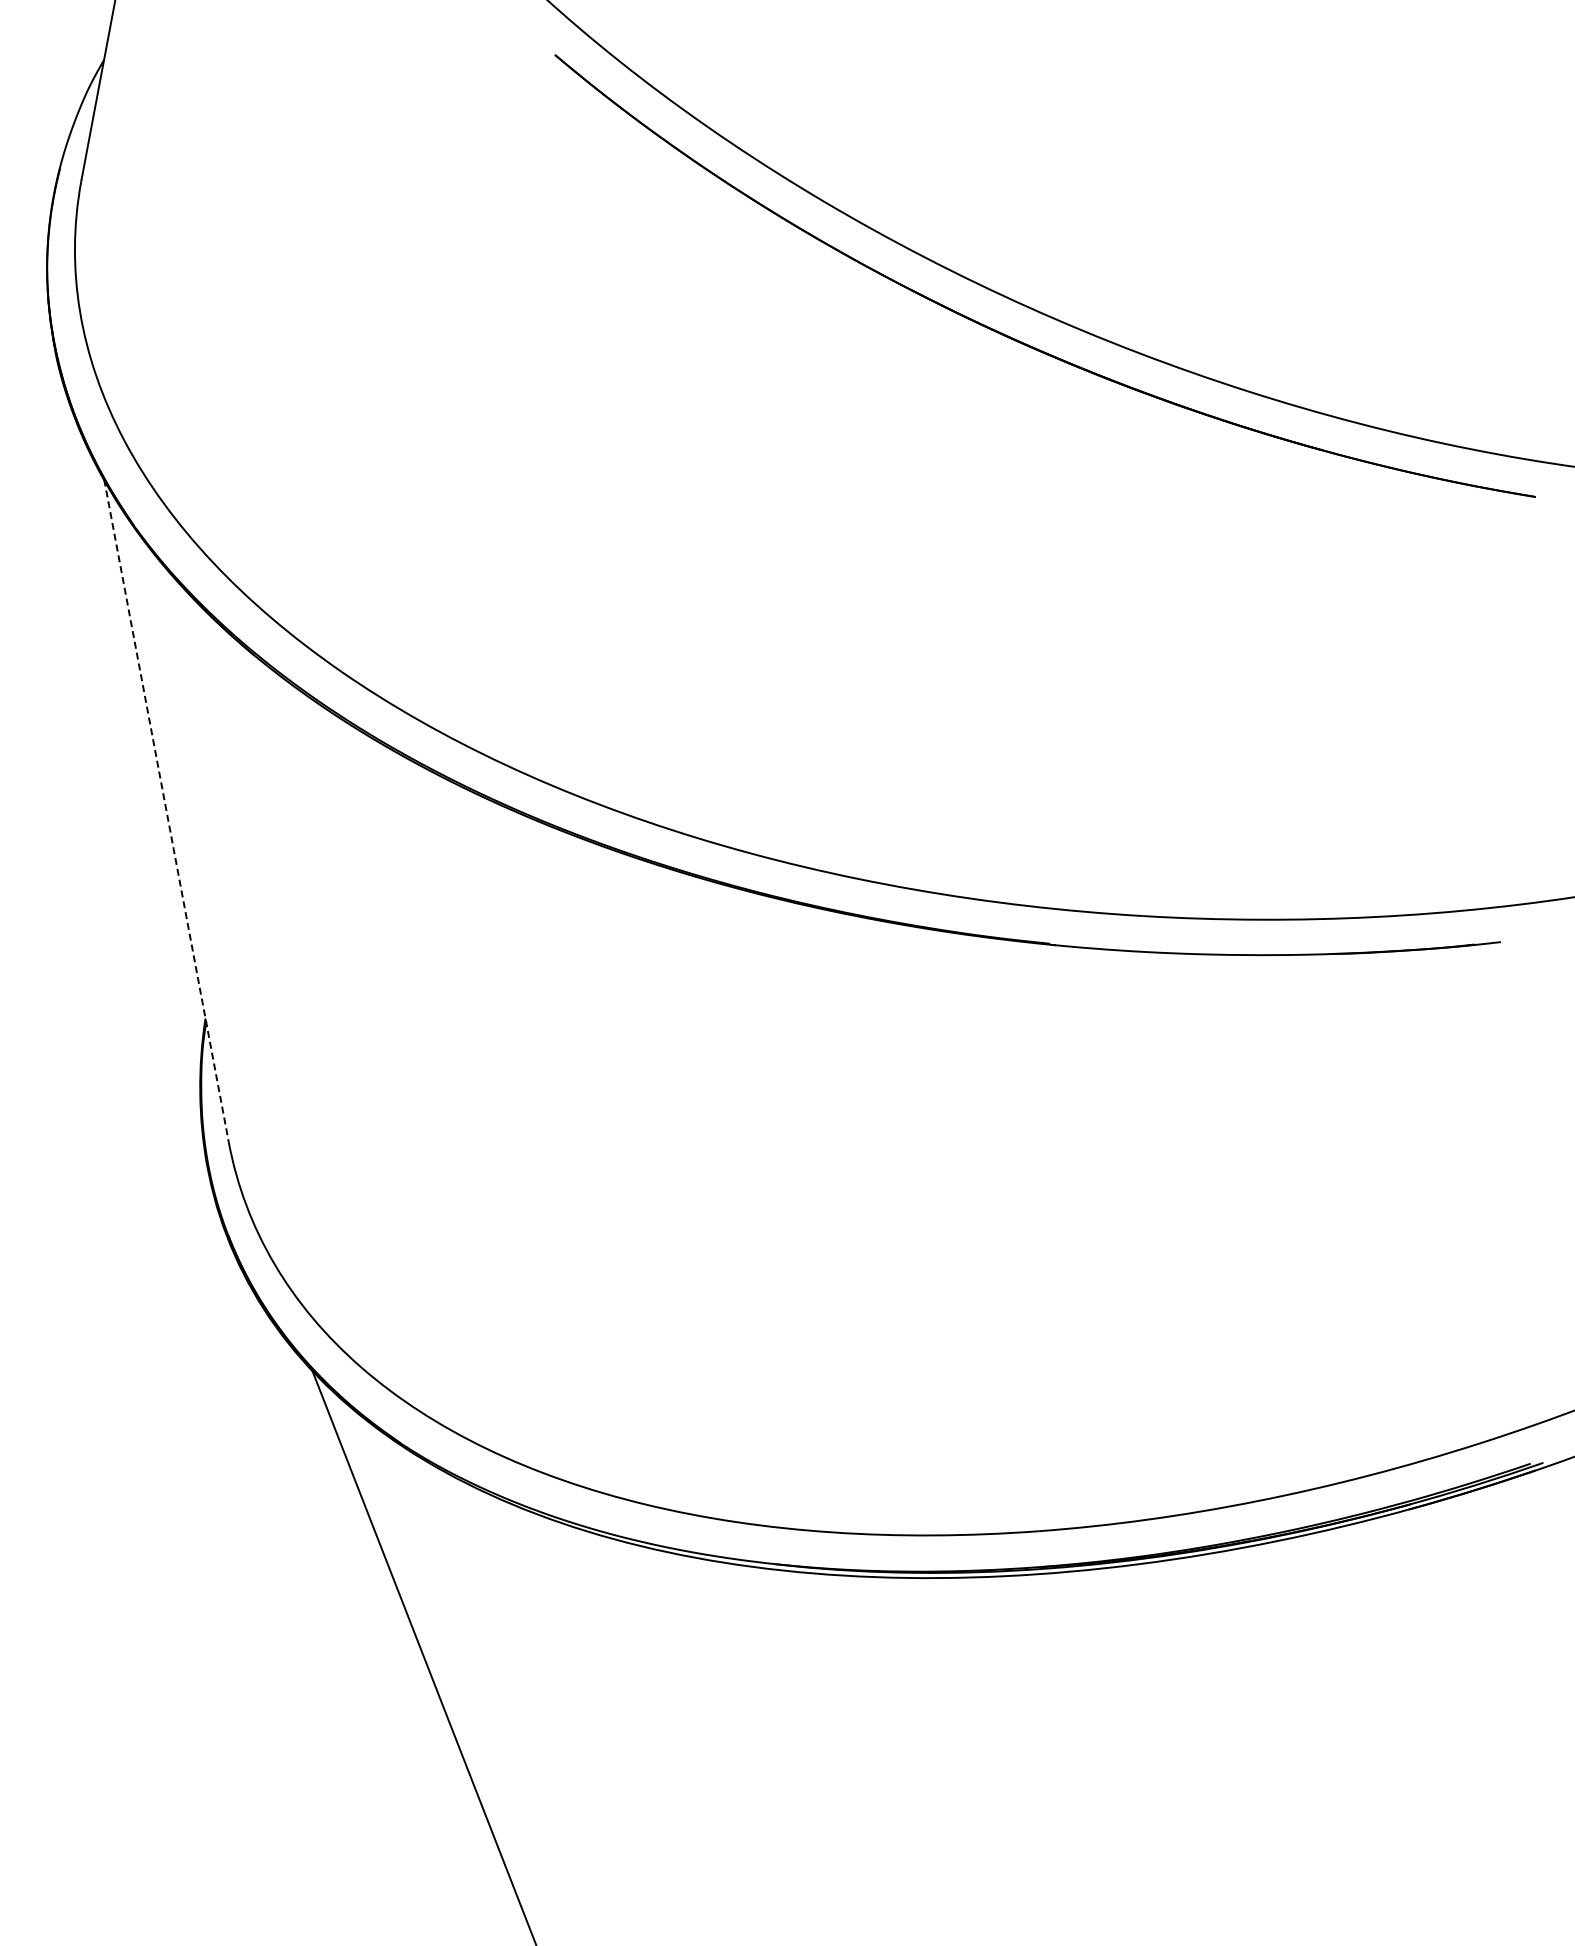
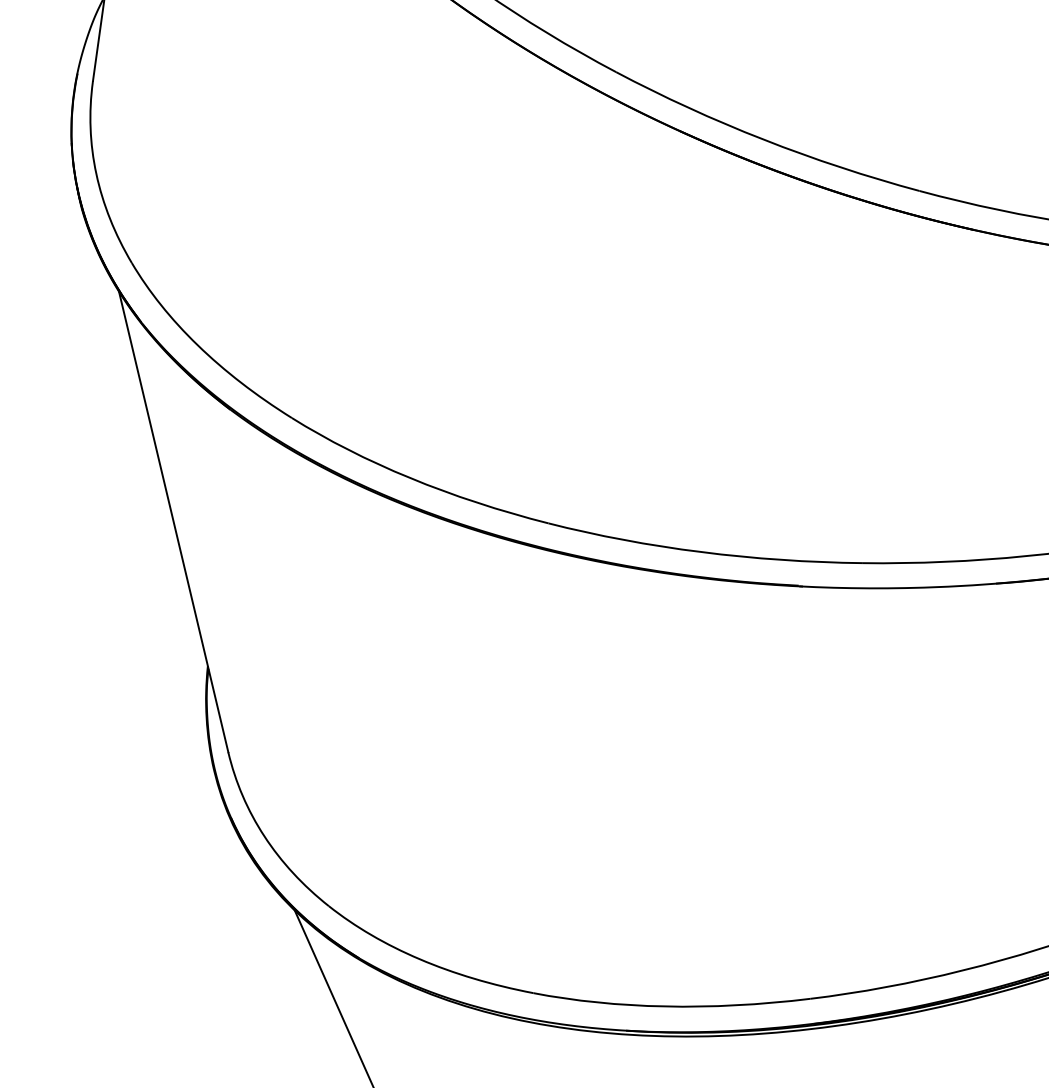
line: (166, 810) -> (173, 521), dashed -> solid

